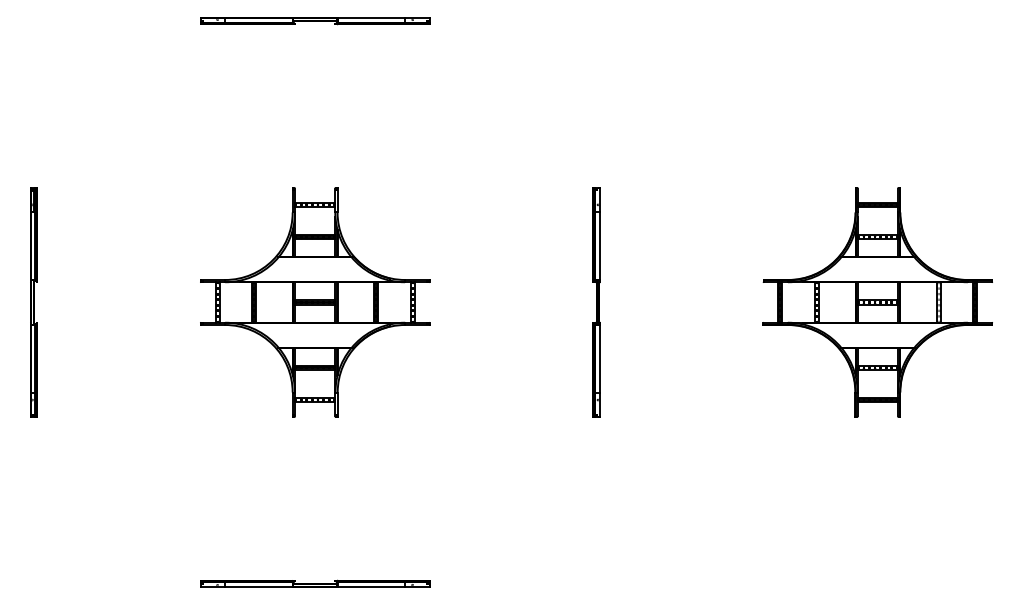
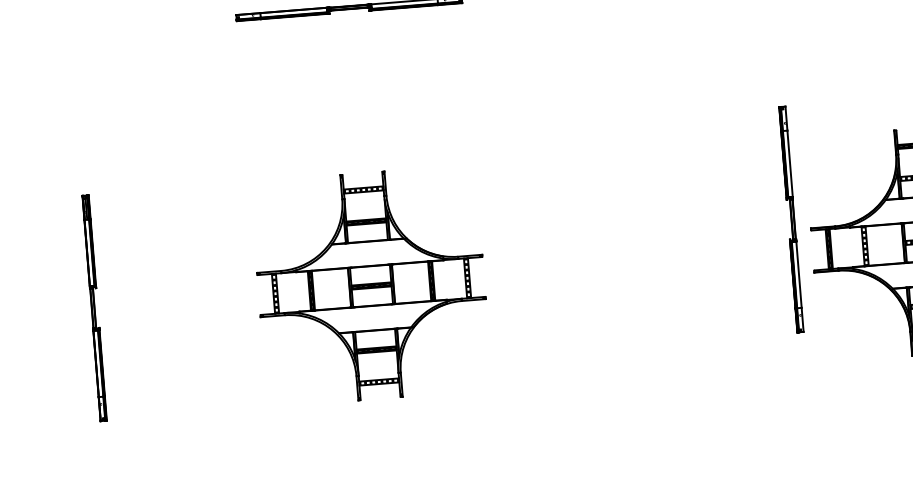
part: (596, 302) -> (791, 219), moved

